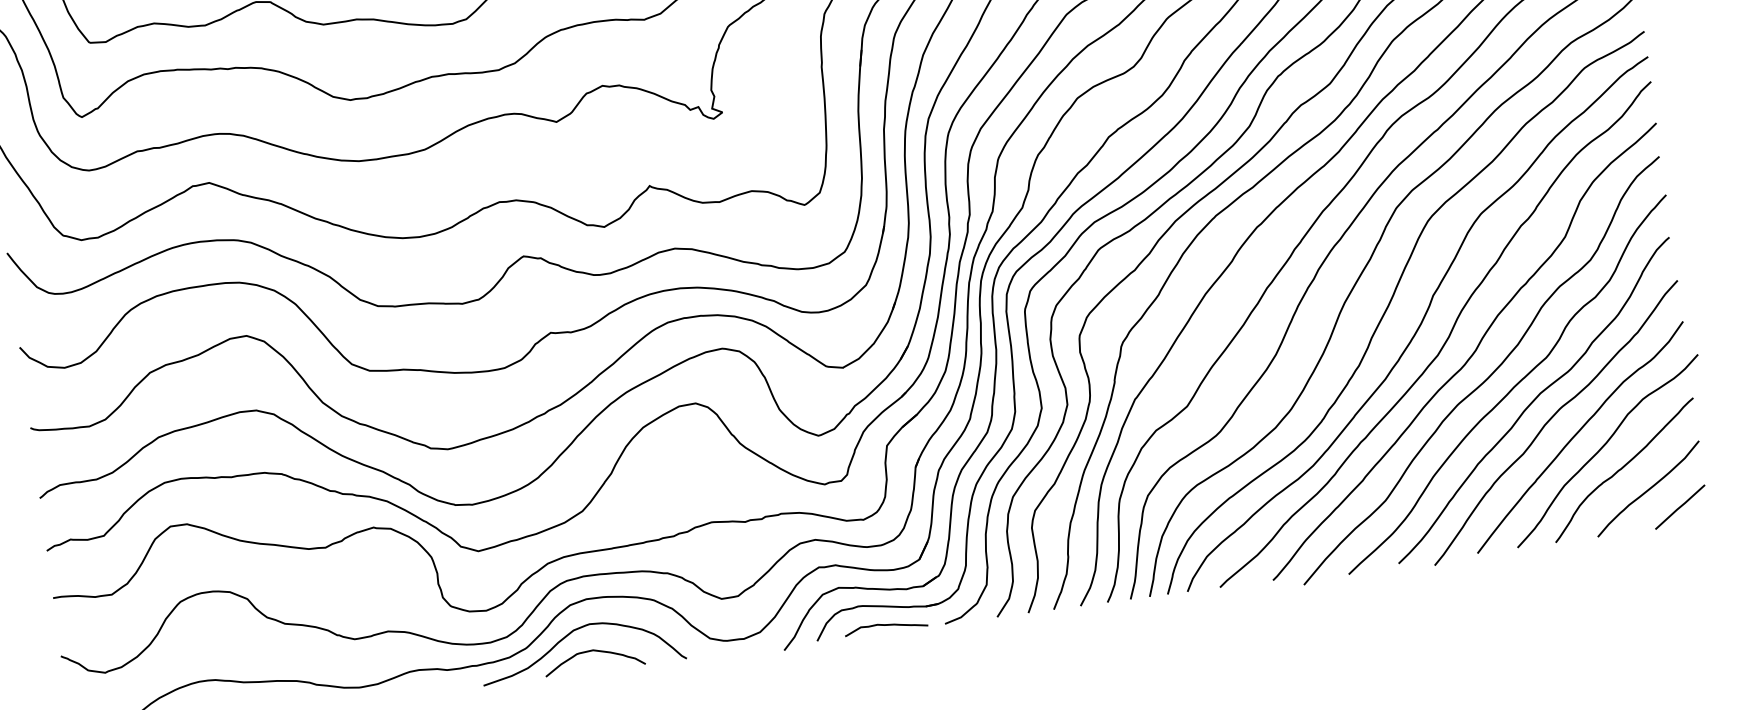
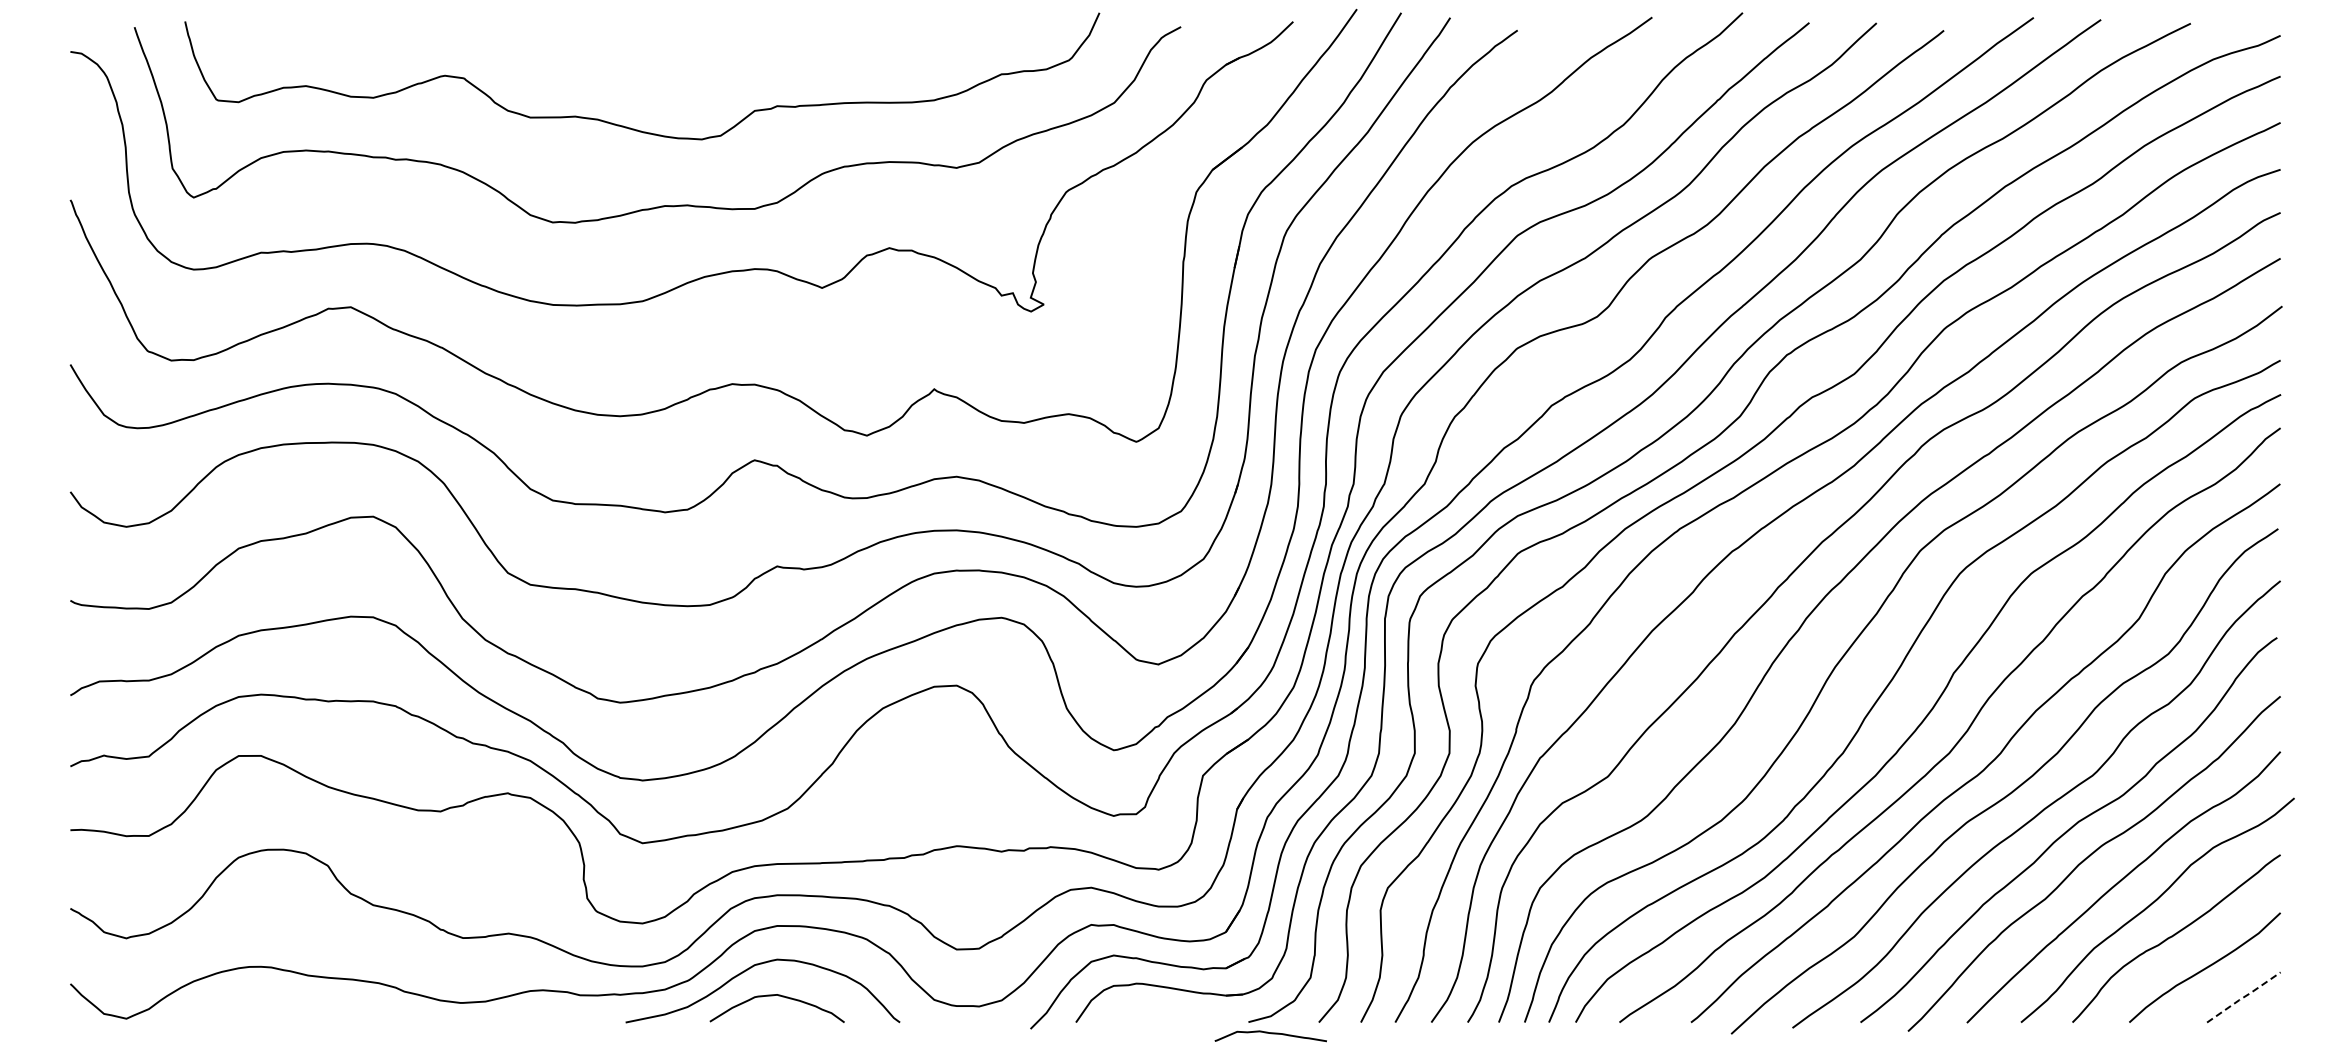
line: (1680, 507) -> (2244, 997), solid -> dashed
curve: (886, 625) -> (1271, 1034), moved

